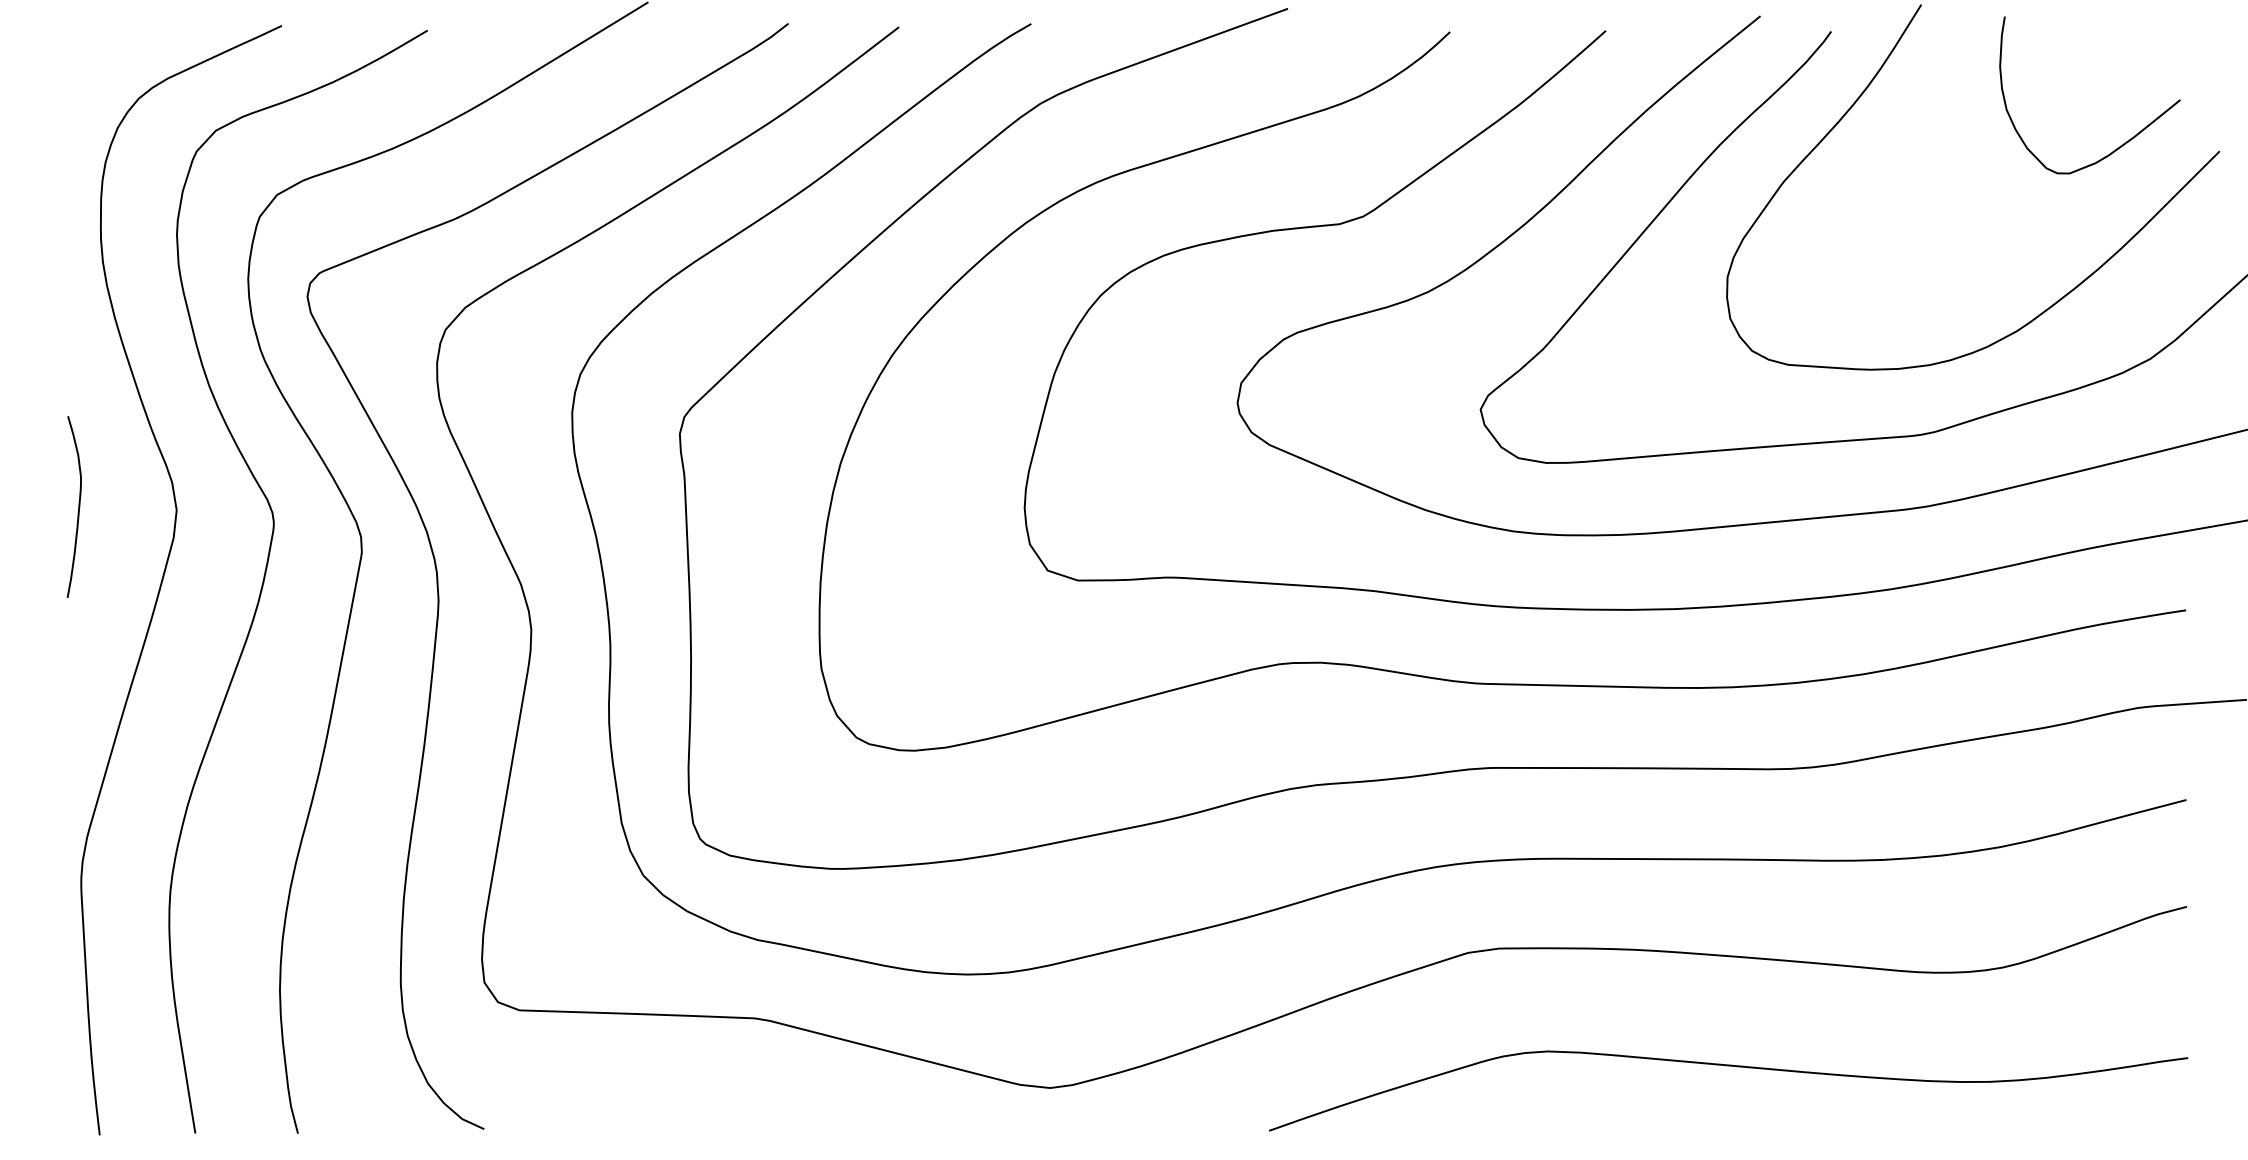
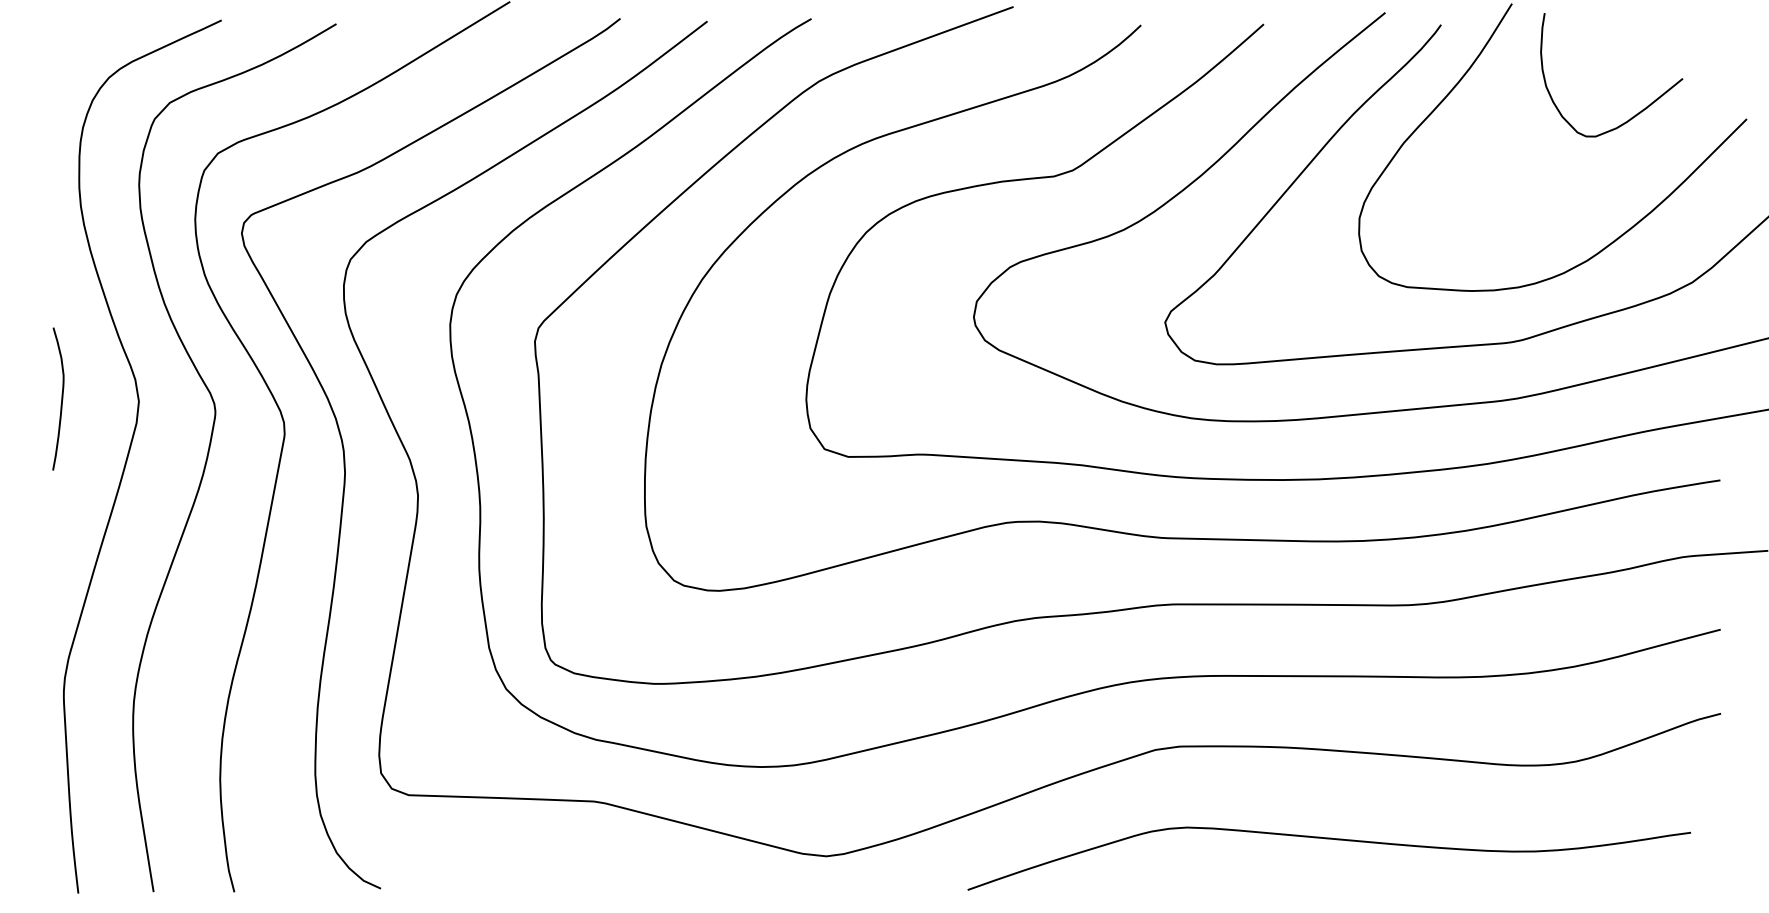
curve: (2125, 141) -> (1639, 111), moved
curve: (1728, 1066) -> (1329, 839), moved

